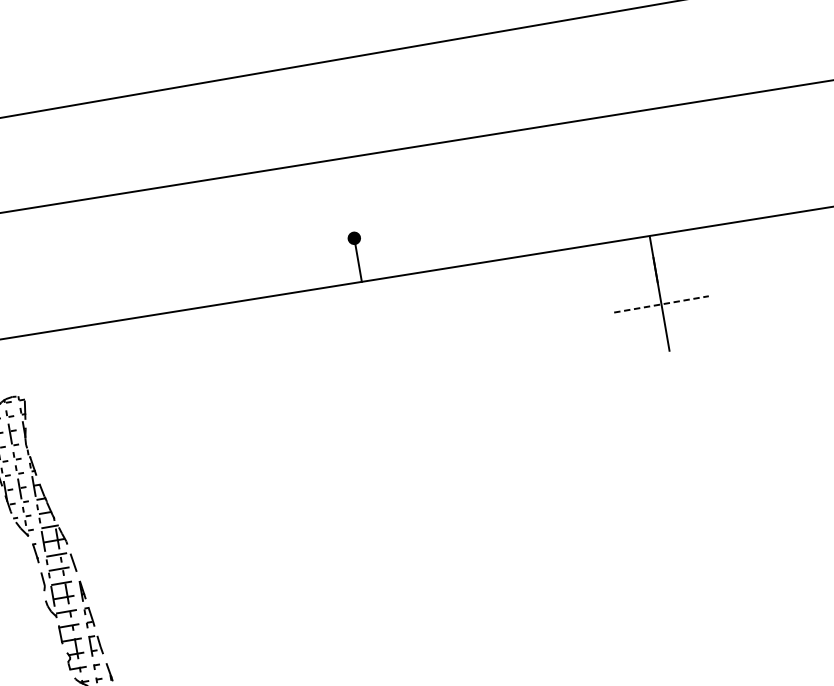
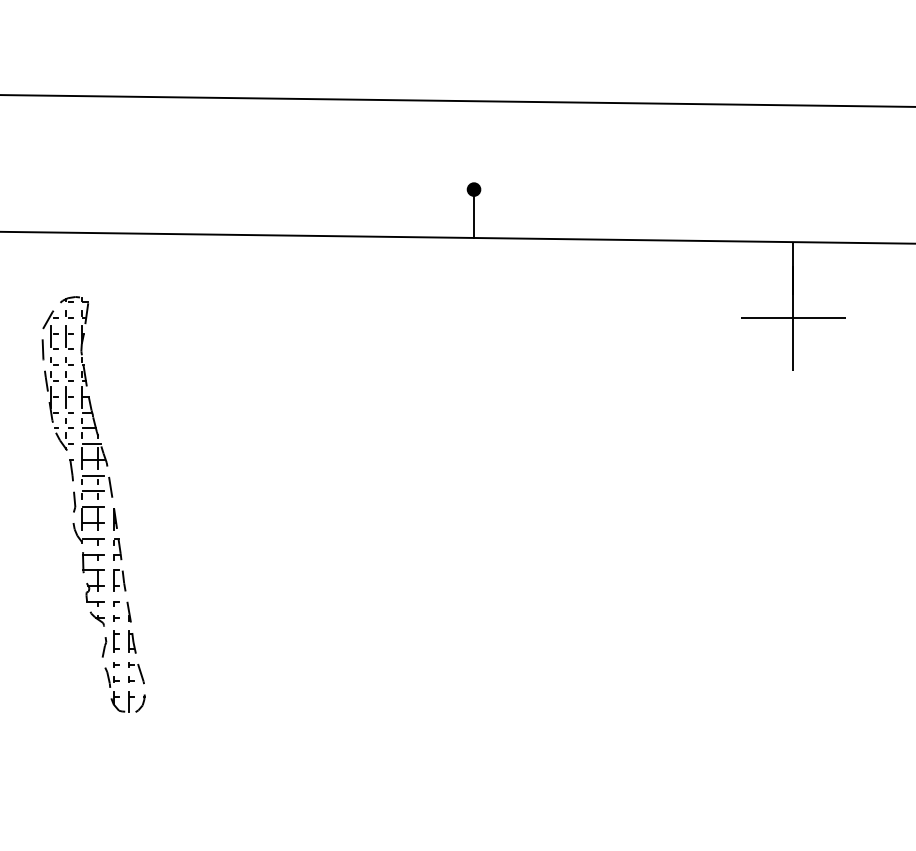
line: (661, 304) -> (793, 318), dashed -> solid

